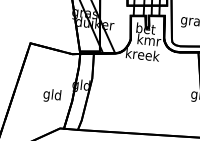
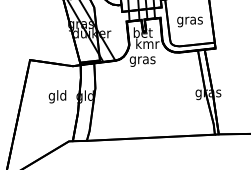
text: (142, 55) -> (142, 59), kreek -> gras
text: (52, 95) -> (57, 96), moved

